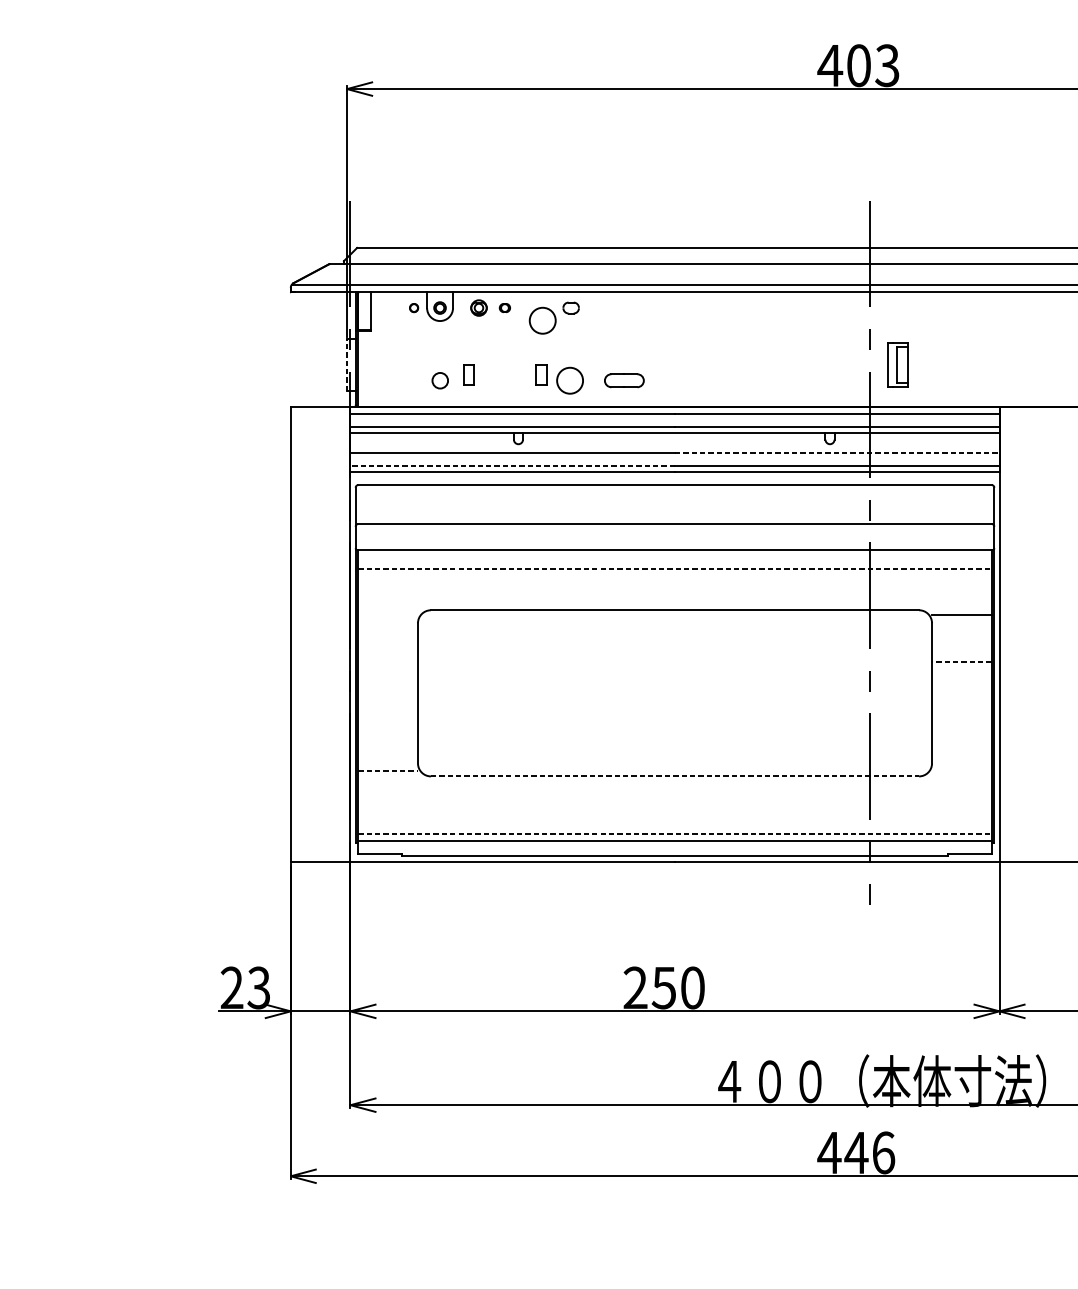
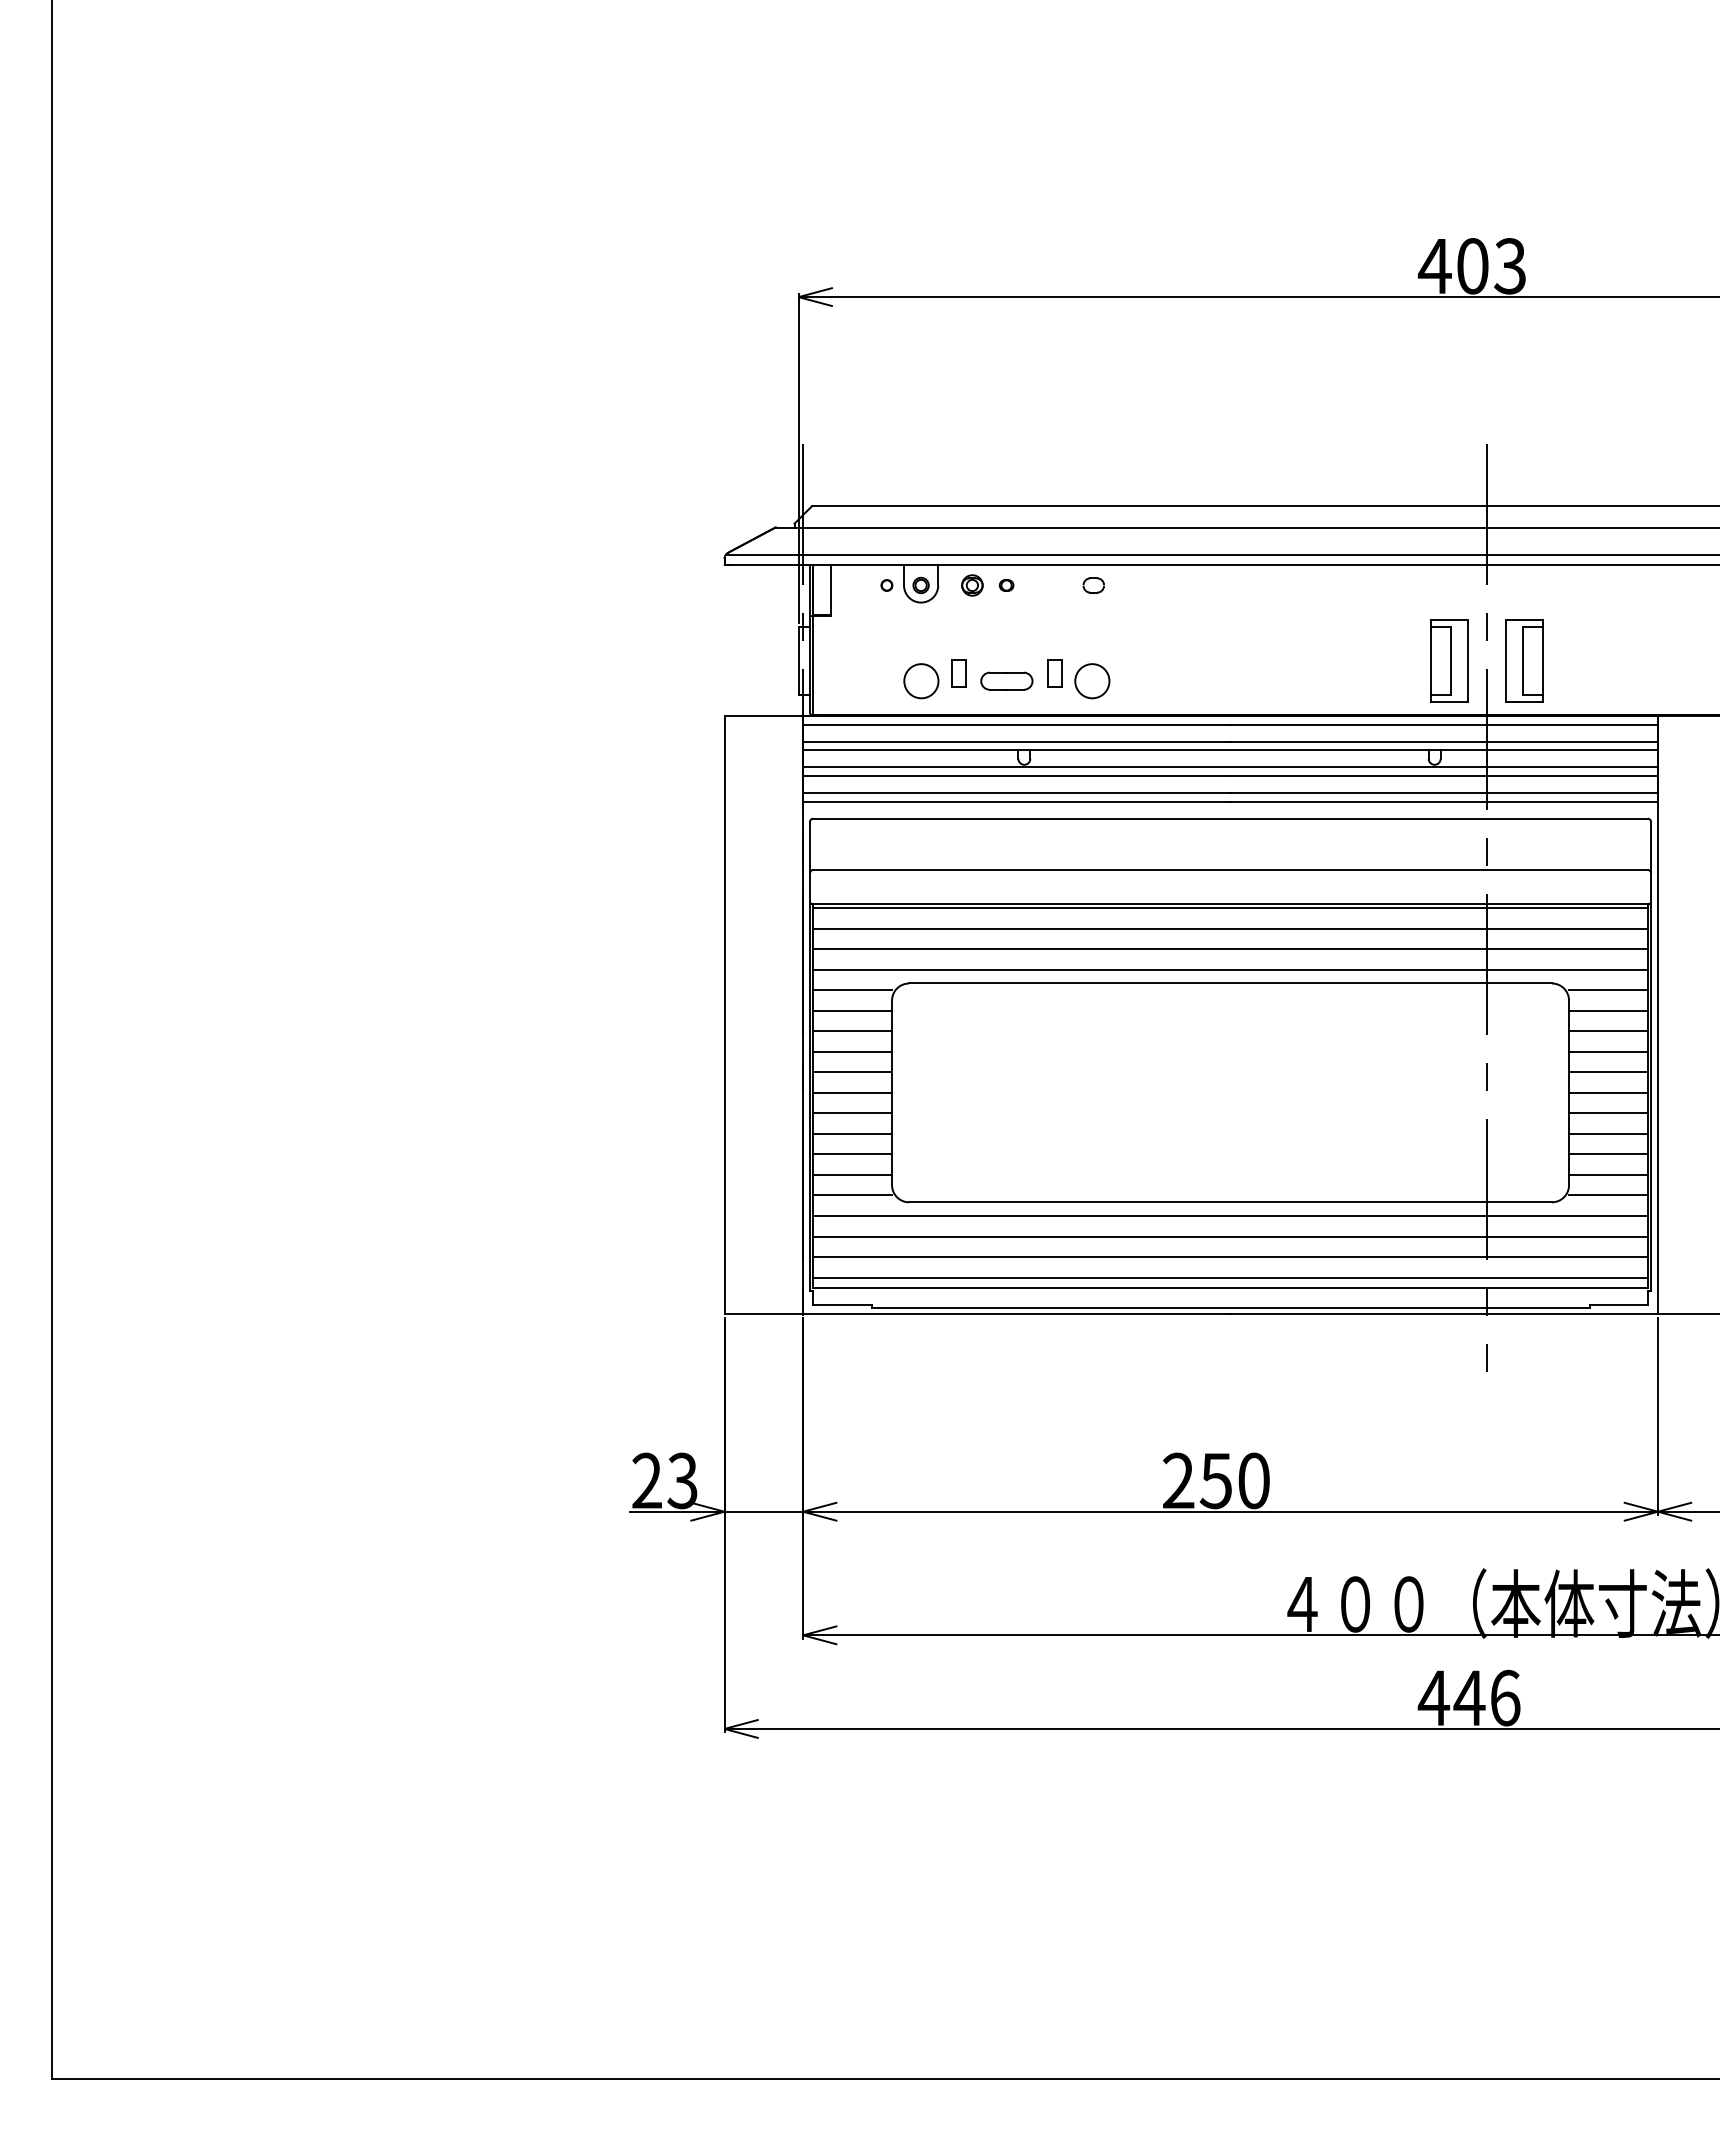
circle: (542, 320) -> (1056, 602), removed
line: (346, 365) -> (798, 660), dashed -> solid
part: (841, 365) -> (1449, 660), added
part: (898, 365) -> (1524, 660), size x1.43
circle: (440, 380) -> (921, 681), size x1.67
part: (624, 380) -> (1006, 680), moved
line: (674, 446) -> (1230, 767), added
line: (837, 452) -> (1444, 775), dashed -> solid
line: (512, 466) -> (1016, 793), dashed -> solid
line: (674, 553) -> (1230, 908), added
line: (675, 568) -> (1231, 928), dashed -> solid
line: (674, 584) -> (1230, 949), added
line: (674, 599) -> (1230, 969), added
line: (387, 615) -> (852, 990), added
line: (387, 630) -> (852, 1010), added
line: (961, 630) -> (1608, 1010), added
line: (387, 646) -> (852, 1031), added
line: (961, 646) -> (1608, 1031), added
line: (387, 661) -> (852, 1051), added
line: (961, 661) -> (1607, 1051), dashed -> solid
line: (387, 677) -> (852, 1072), added
line: (961, 677) -> (1608, 1072), added
line: (387, 693) -> (852, 1092), added
line: (961, 693) -> (1608, 1092), added
line: (387, 708) -> (852, 1113), added
line: (961, 708) -> (1608, 1113), added
line: (387, 724) -> (852, 1133), added
line: (961, 724) -> (1608, 1133), added
line: (387, 740) -> (852, 1154), added
line: (961, 740) -> (1608, 1154), added
line: (387, 755) -> (852, 1174), added
line: (961, 755) -> (1608, 1174), added
line: (388, 771) -> (853, 1195), dashed -> solid
line: (961, 771) -> (1608, 1195), added
line: (675, 776) -> (1231, 1202), dashed -> solid
line: (674, 787) -> (1230, 1216), added
line: (674, 802) -> (1230, 1236), added
line: (674, 818) -> (1230, 1257), added
line: (675, 833) -> (1231, 1277), dashed -> solid

